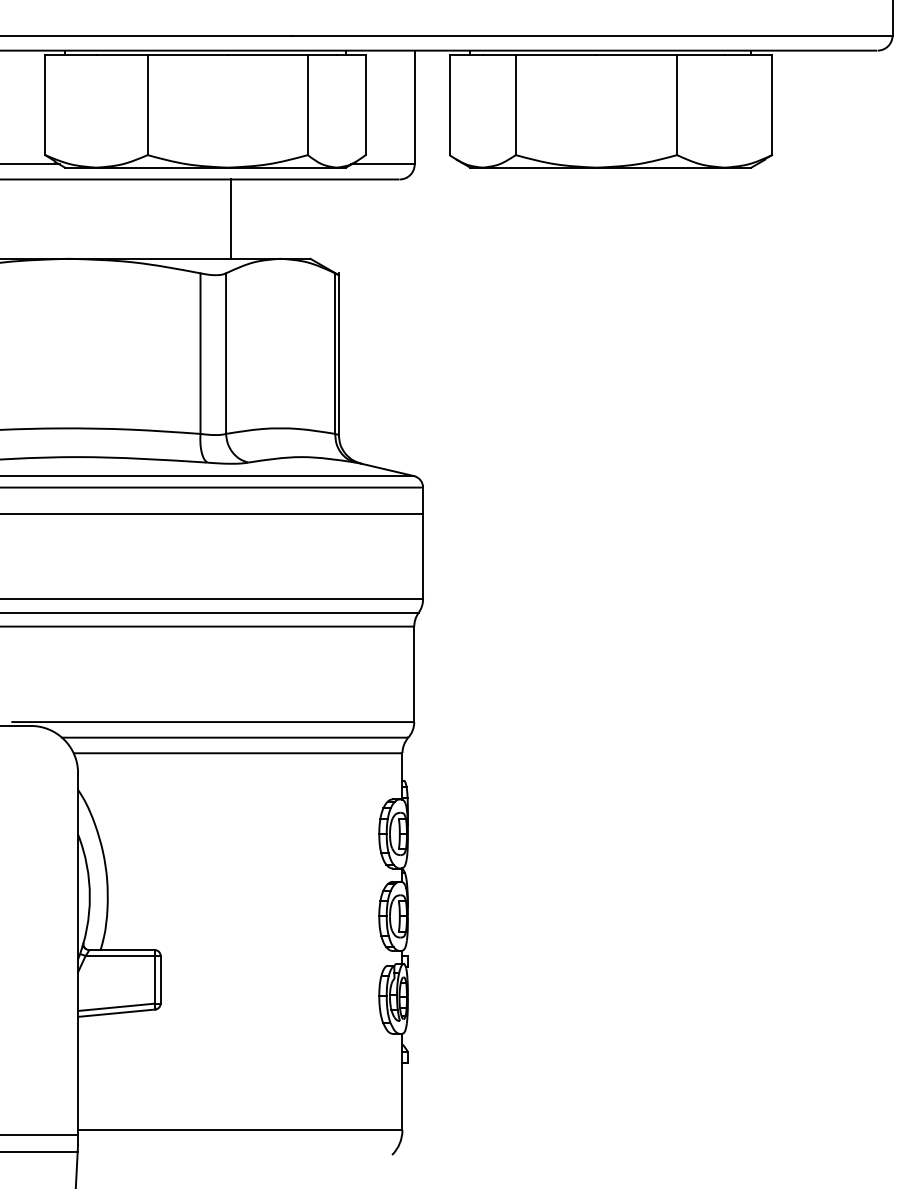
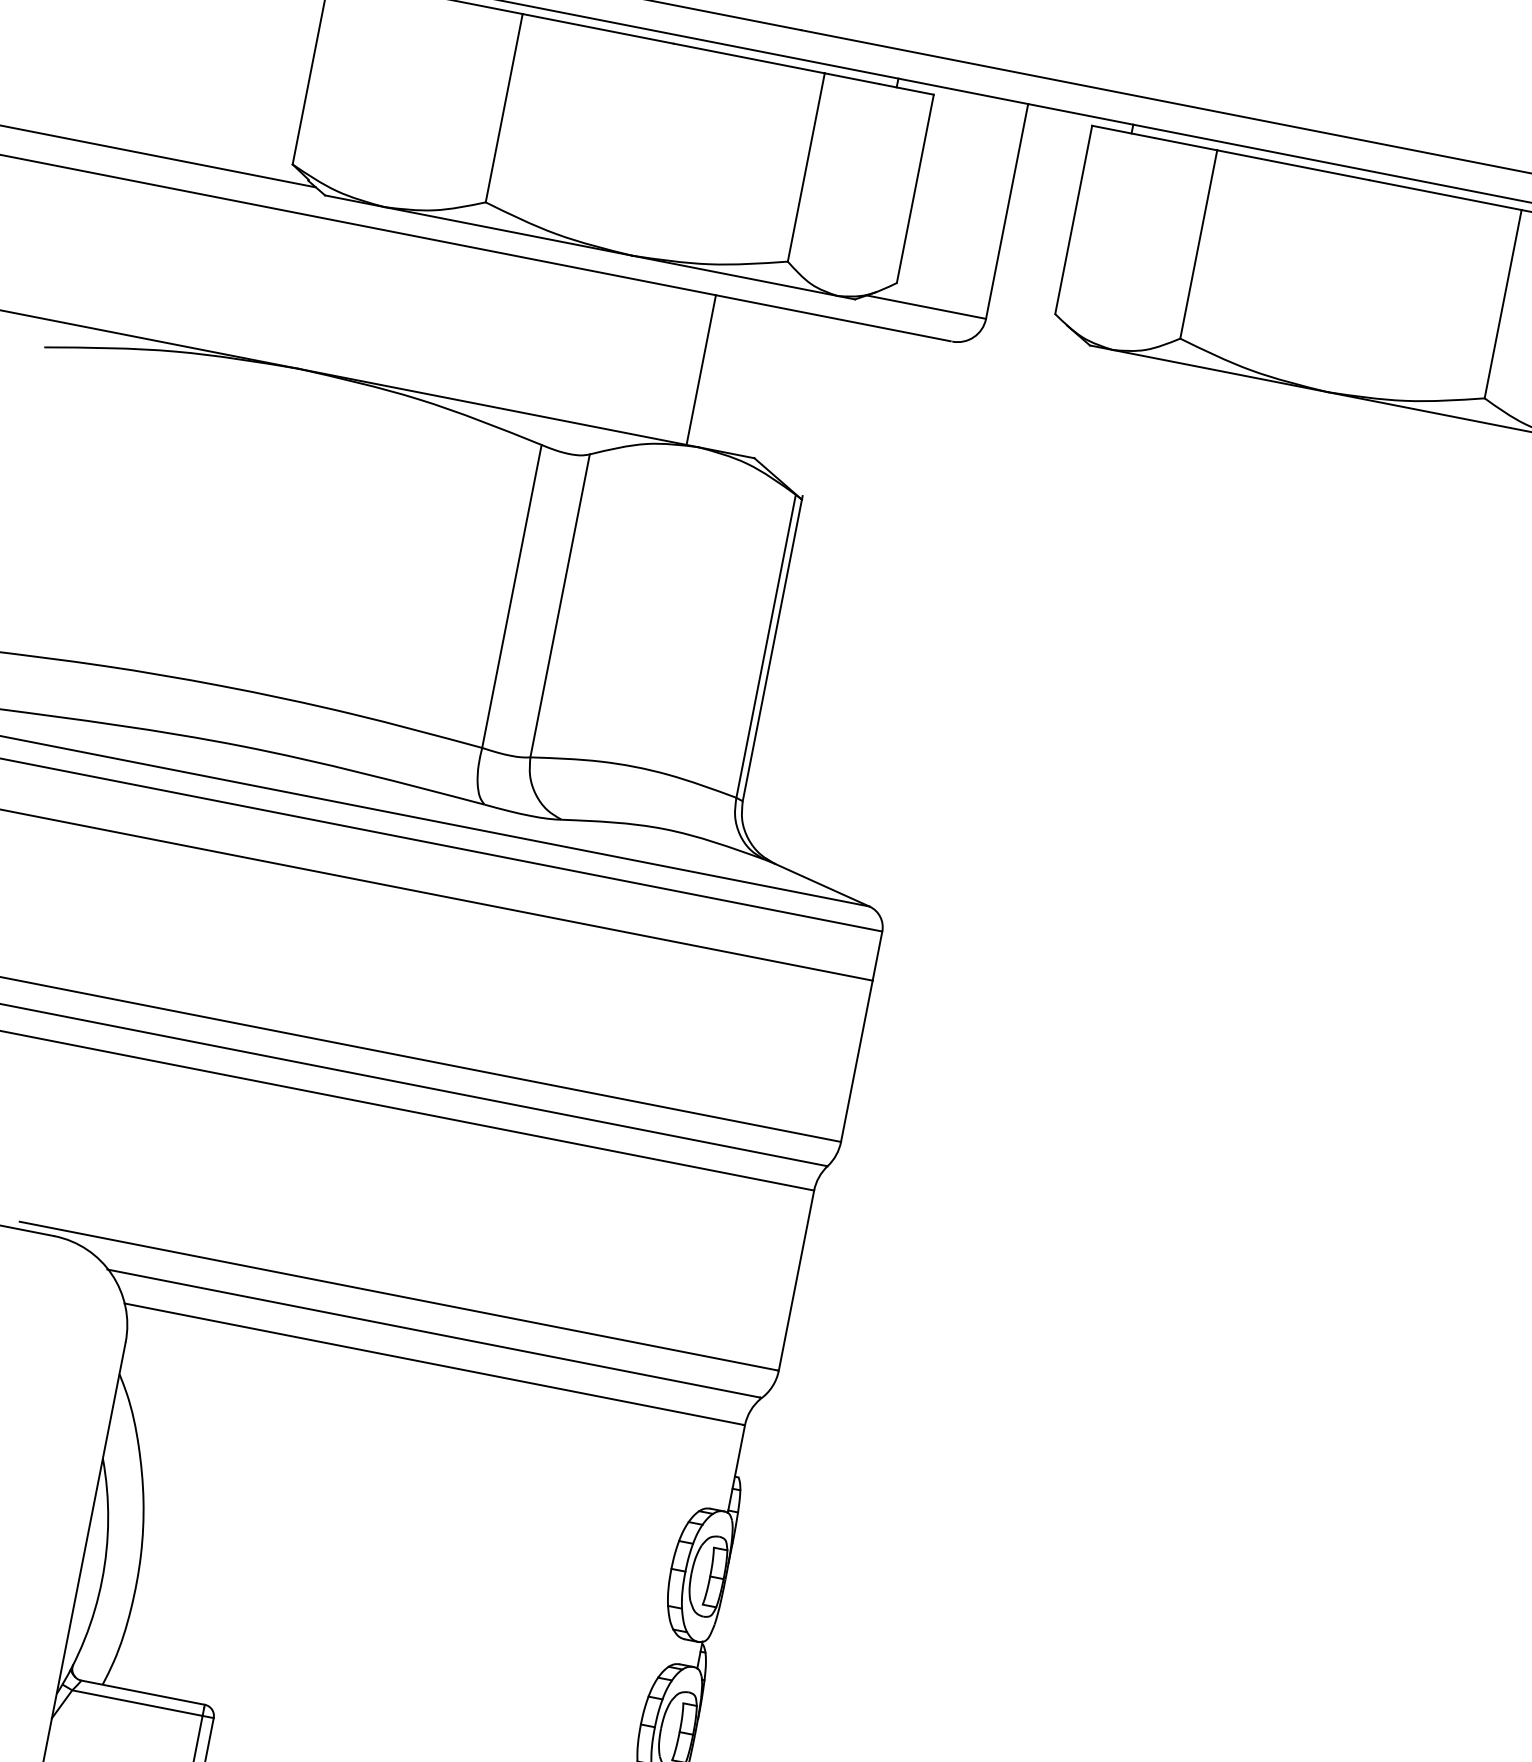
line: (231, 218) -> (701, 368), moved

